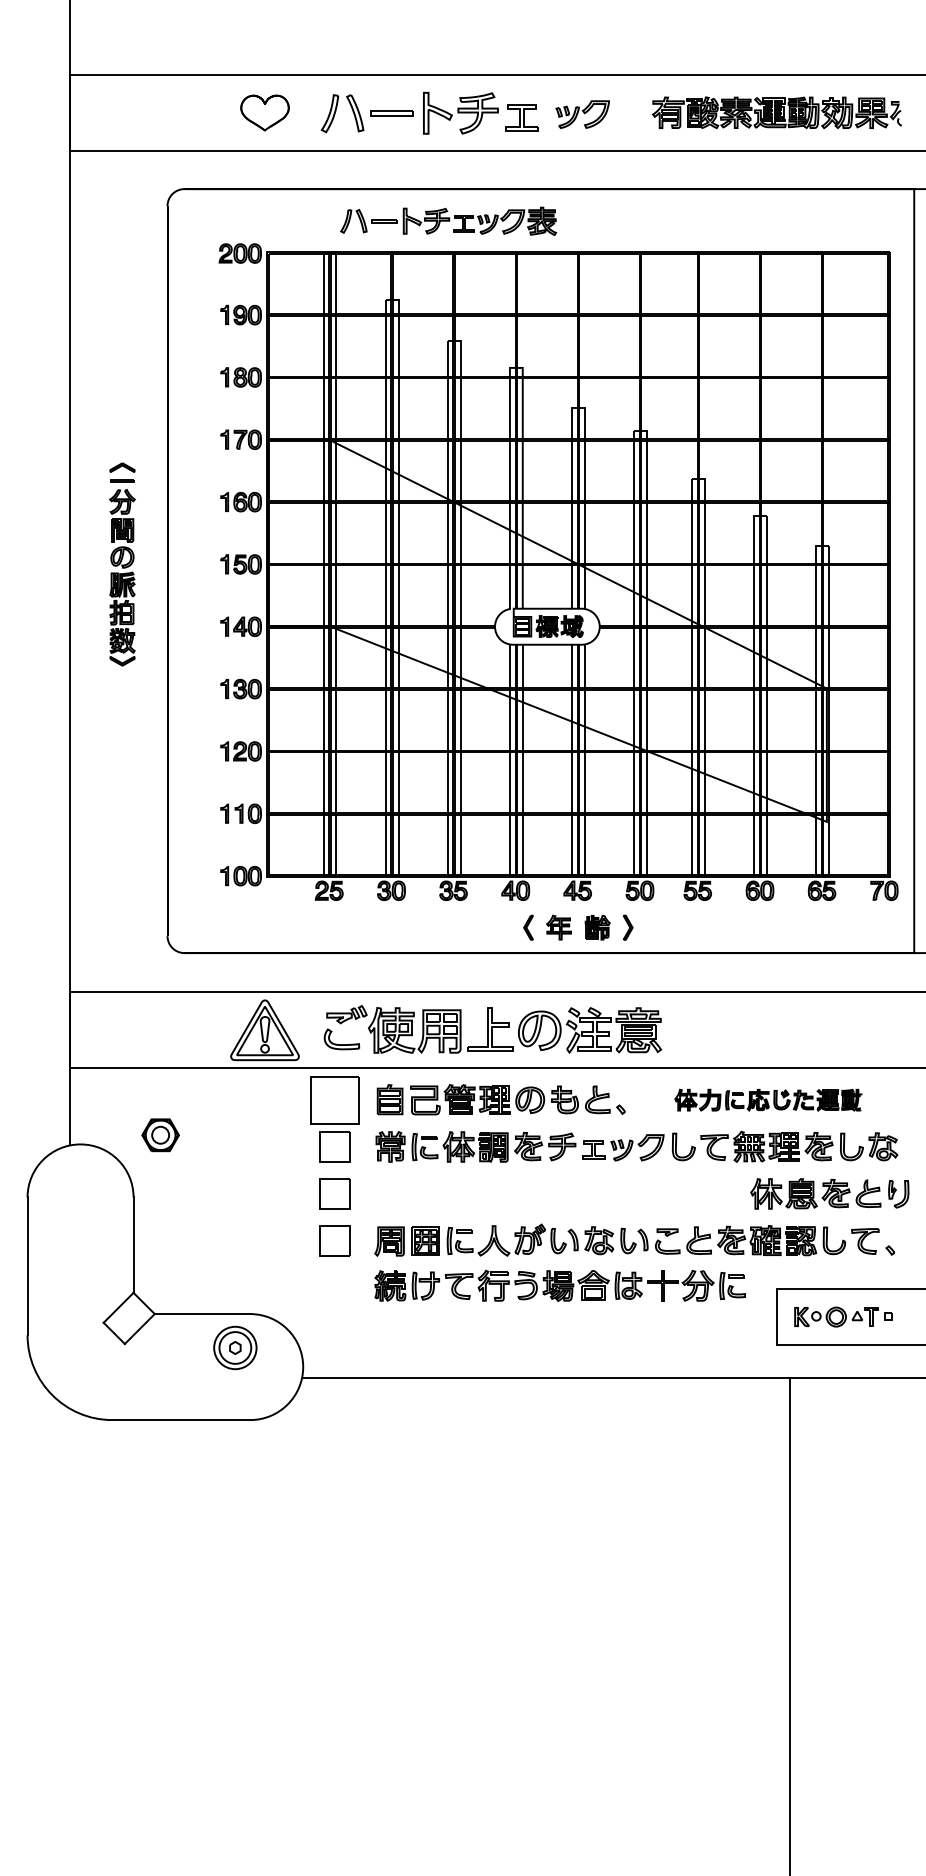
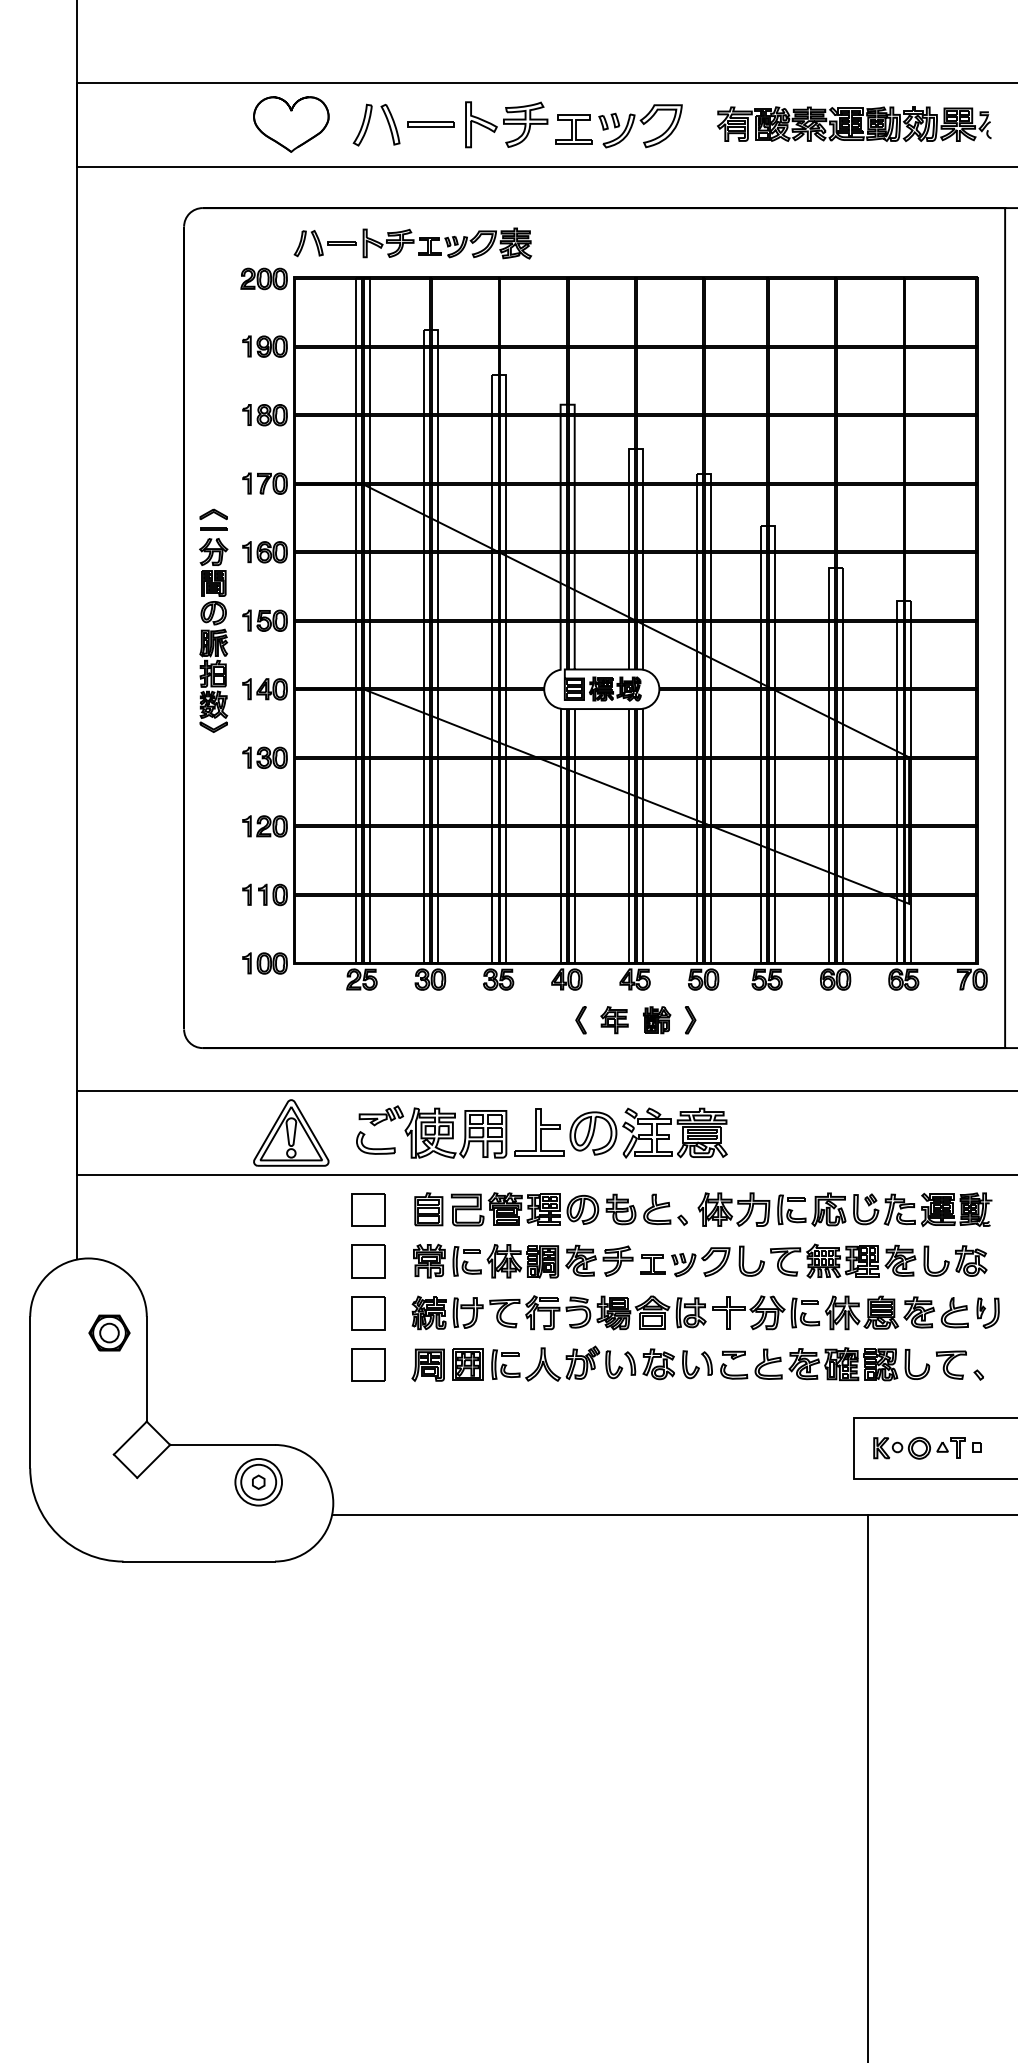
part: (264, 112) -> (290, 123), size x1.43
part: (582, 114) -> (640, 126), size x1.43
part: (448, 220) -> (412, 242), moved
part: (122, 564) -> (213, 620), moved
part: (334, 1100) -> (367, 1210), size x0.62
part: (768, 1100) -> (844, 1210), size x1.43
part: (160, 1135) -> (109, 1333), moved
part: (559, 1285) -> (615, 1312), moved

